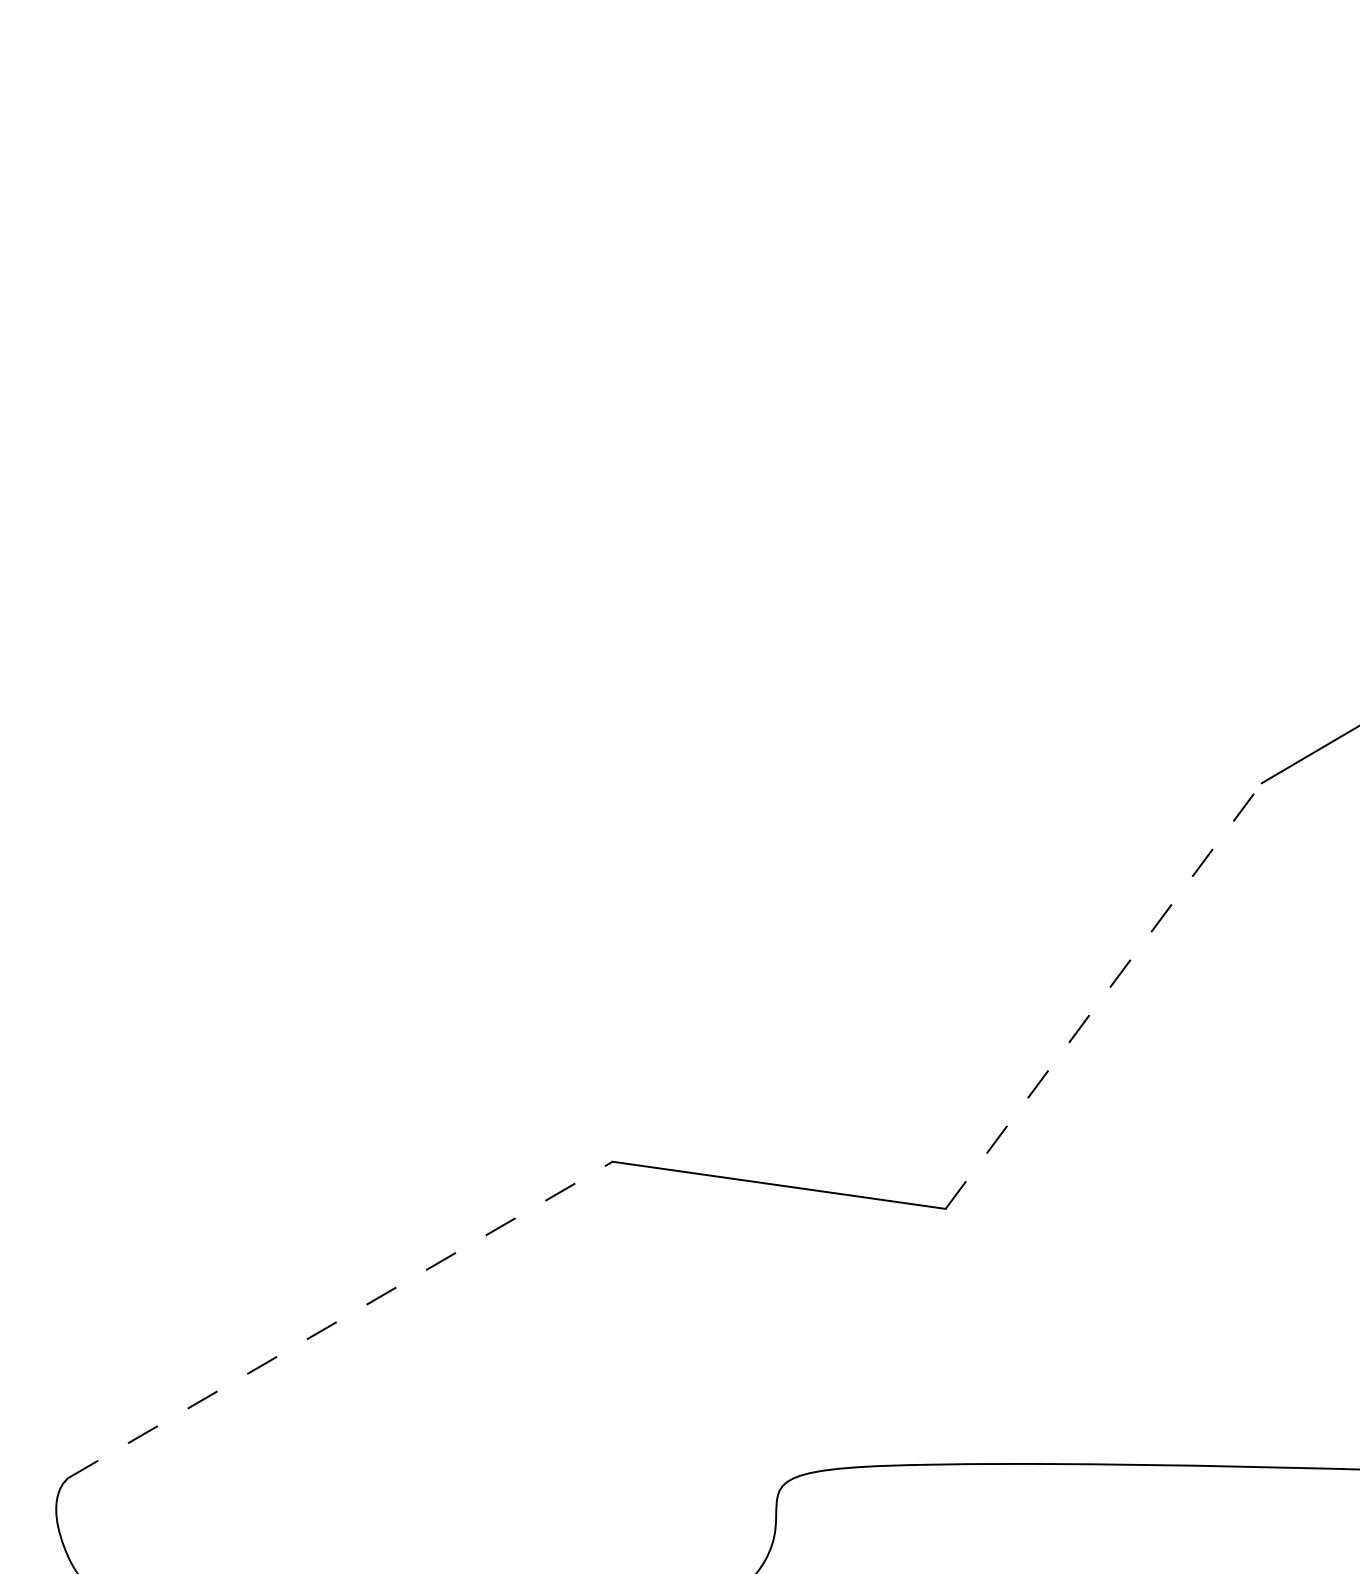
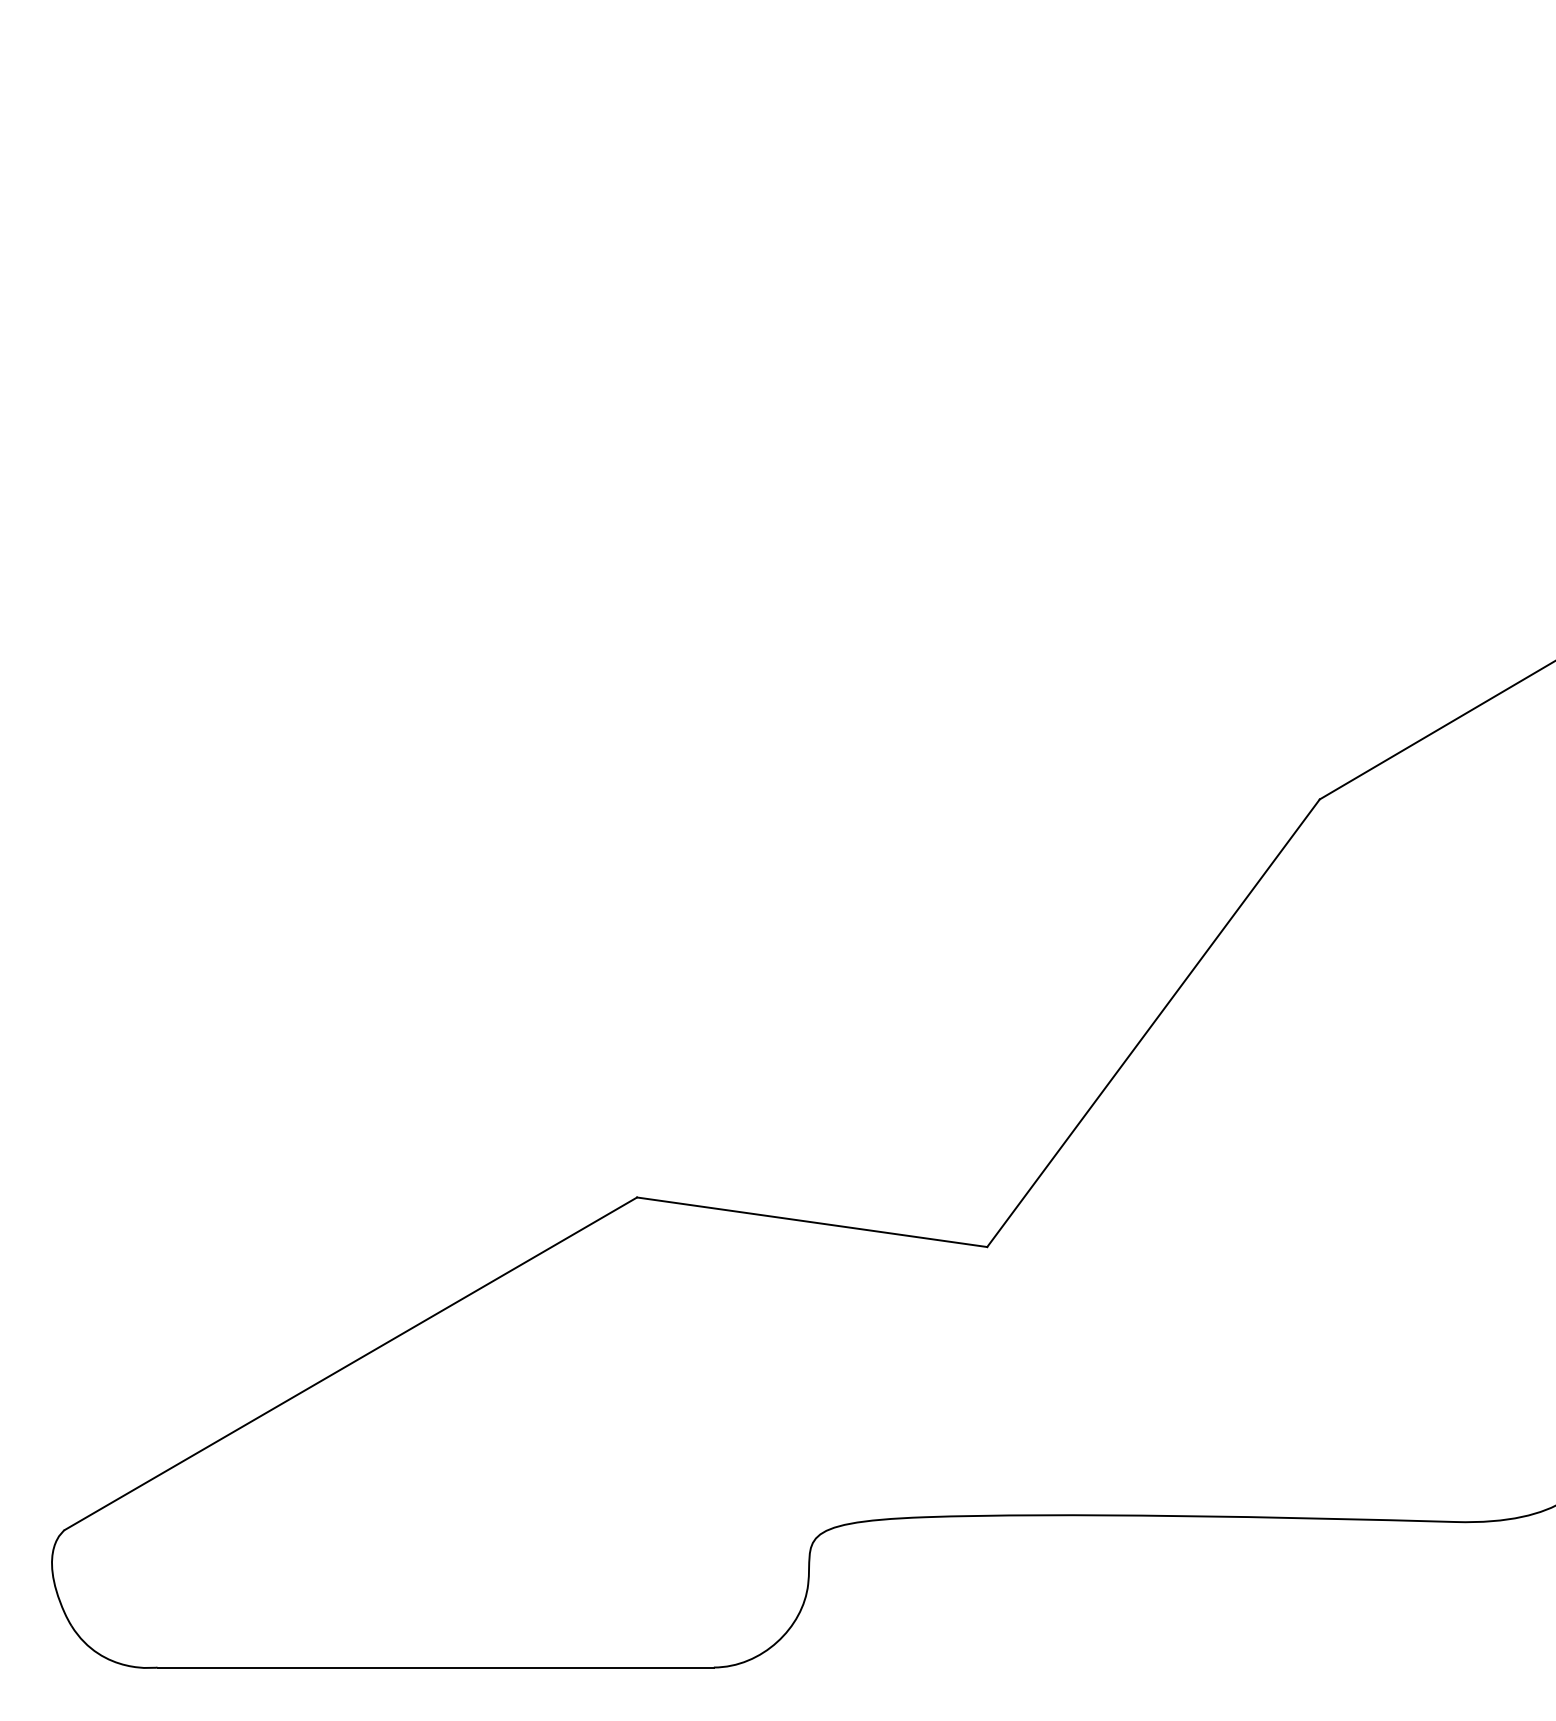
line: (1103, 996) -> (1153, 1023), dashed -> solid
line: (340, 1319) -> (350, 1363), dashed -> solid

